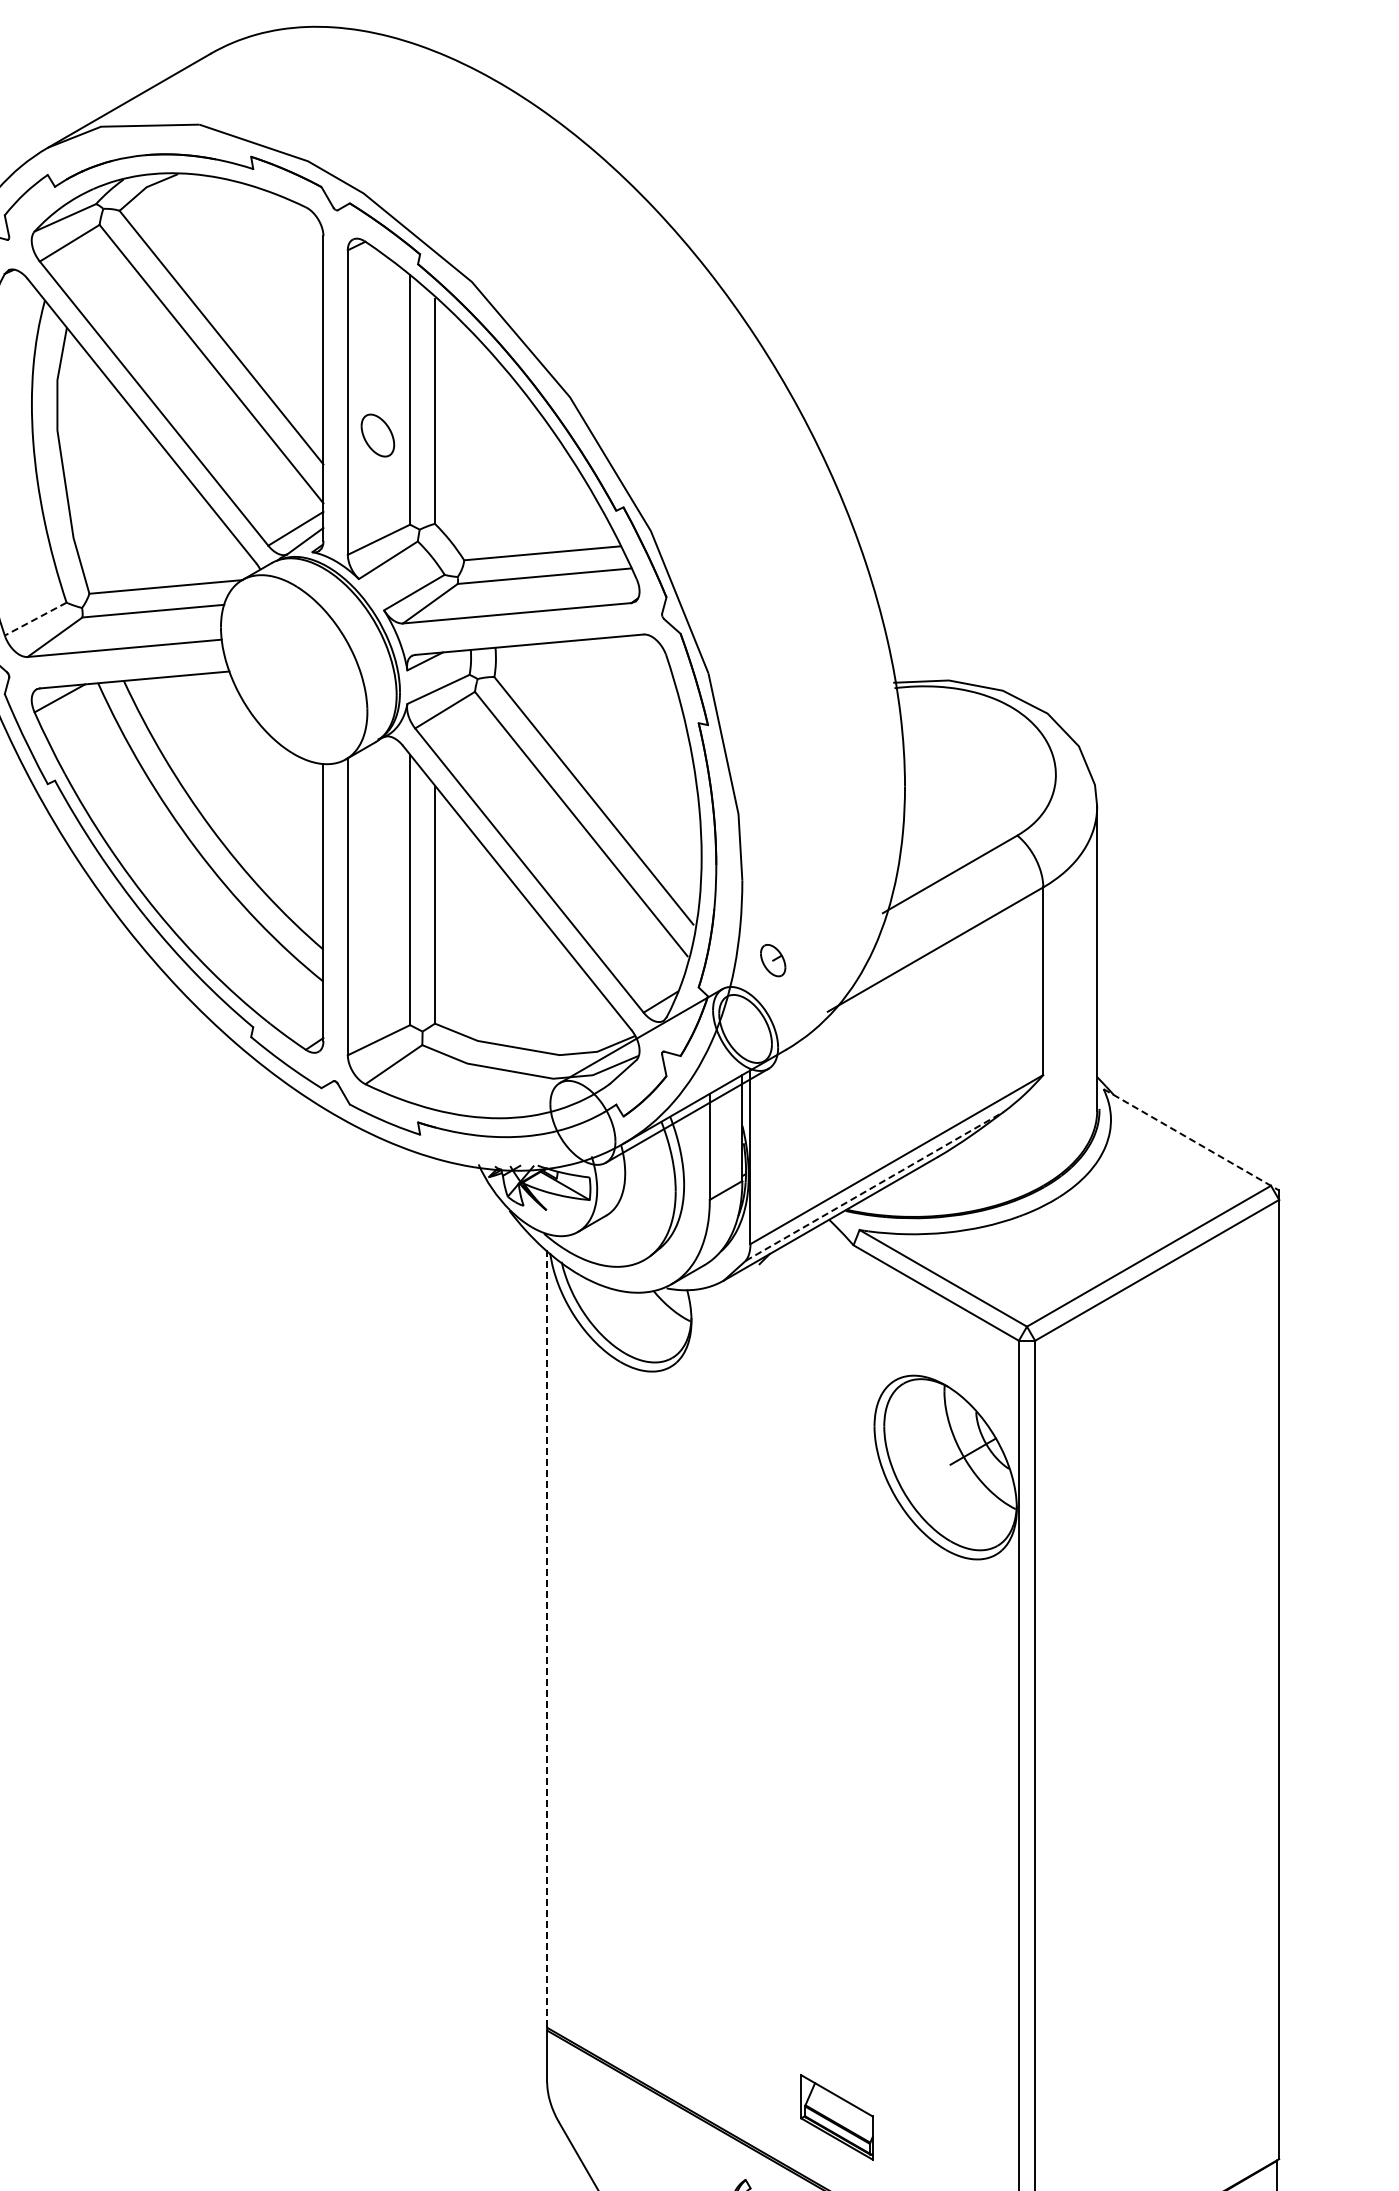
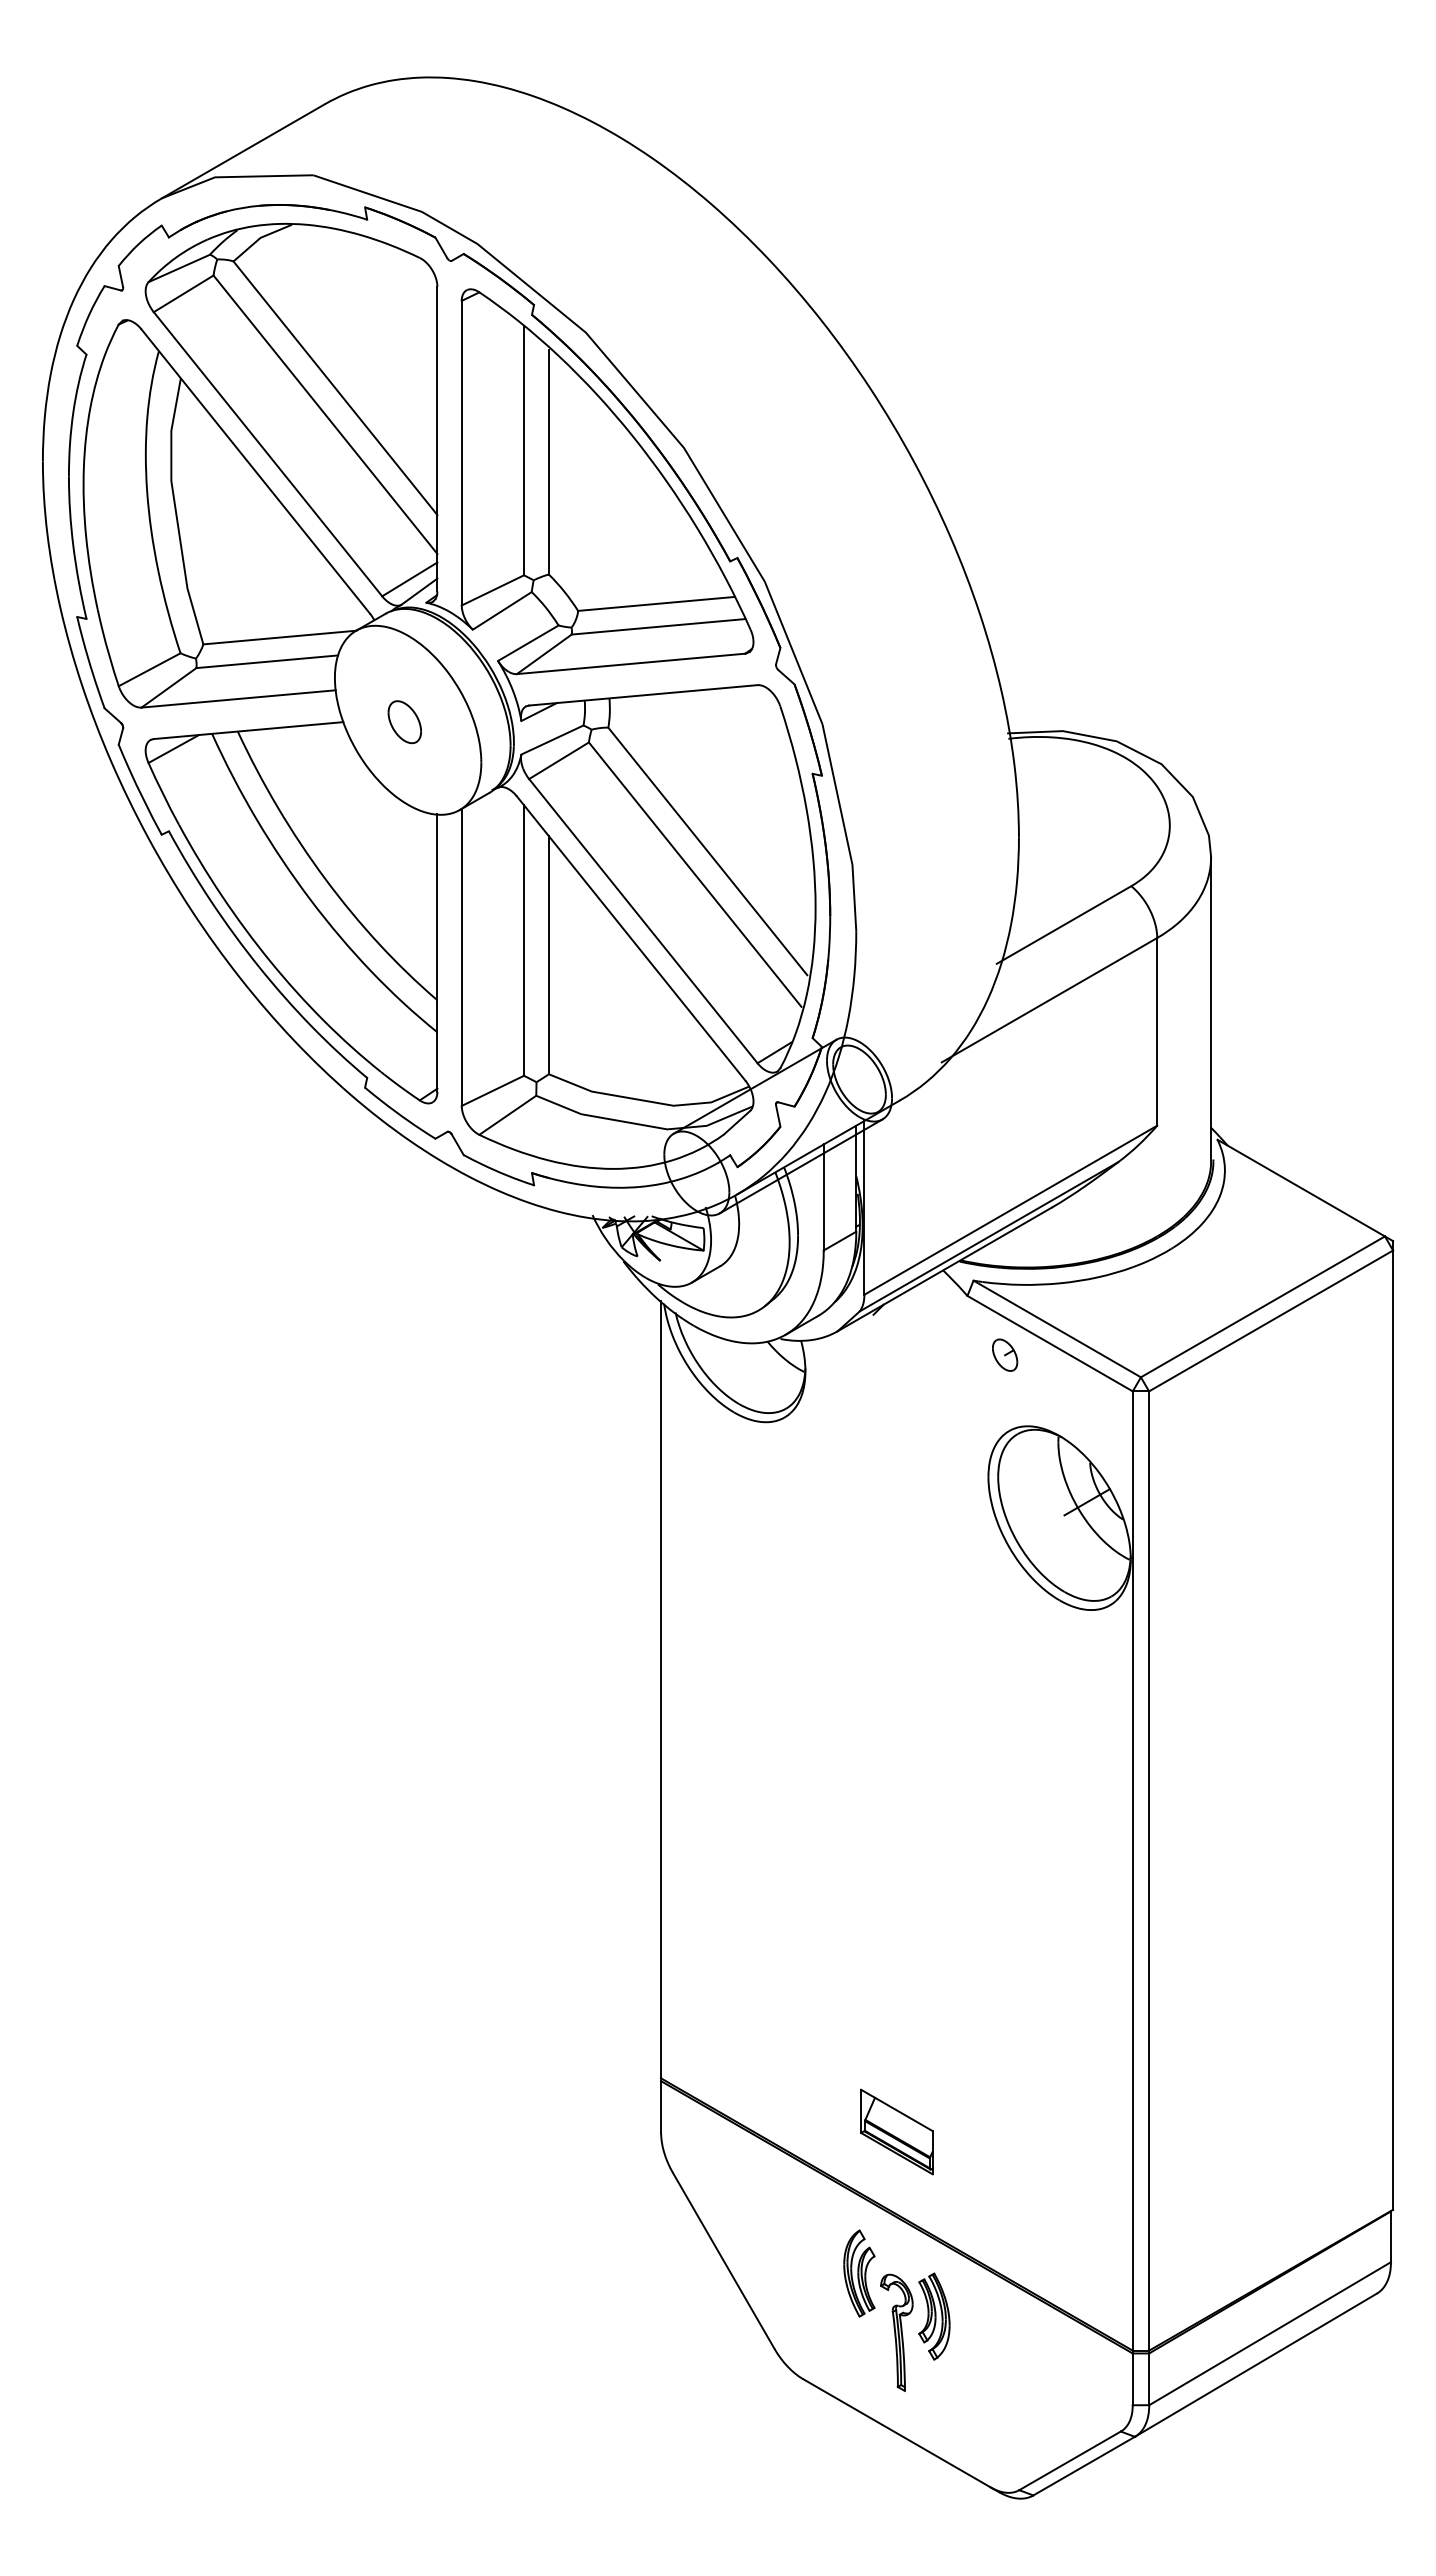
part: (377, 435) -> (404, 722), moved
line: (35, 618) -> (149, 669), dashed -> solid
part: (773, 959) -> (1005, 1354), moved
line: (1191, 1139) -> (1305, 1190), dashed -> solid
line: (875, 1185) -> (989, 1236), dashed -> solid
line: (547, 1638) -> (661, 1689), dashed -> solid
part: (836, 2116) -> (896, 2131), moved

